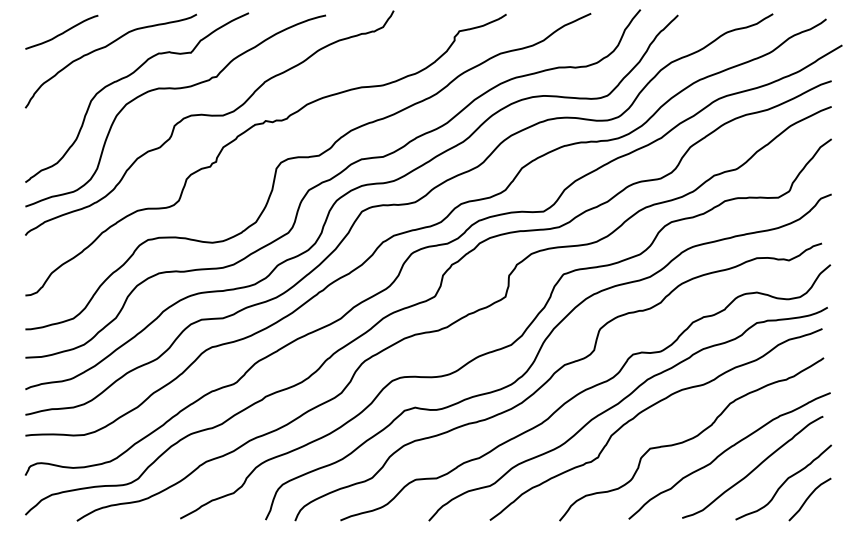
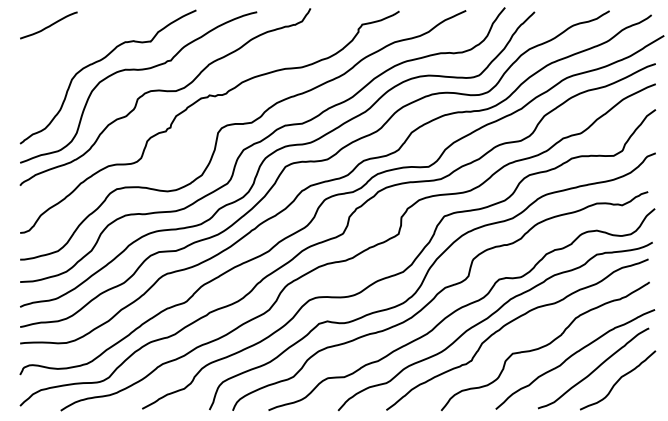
curve: (104, 48) -> (82, 38), removed
curve: (808, 498) -> (637, 393), removed

